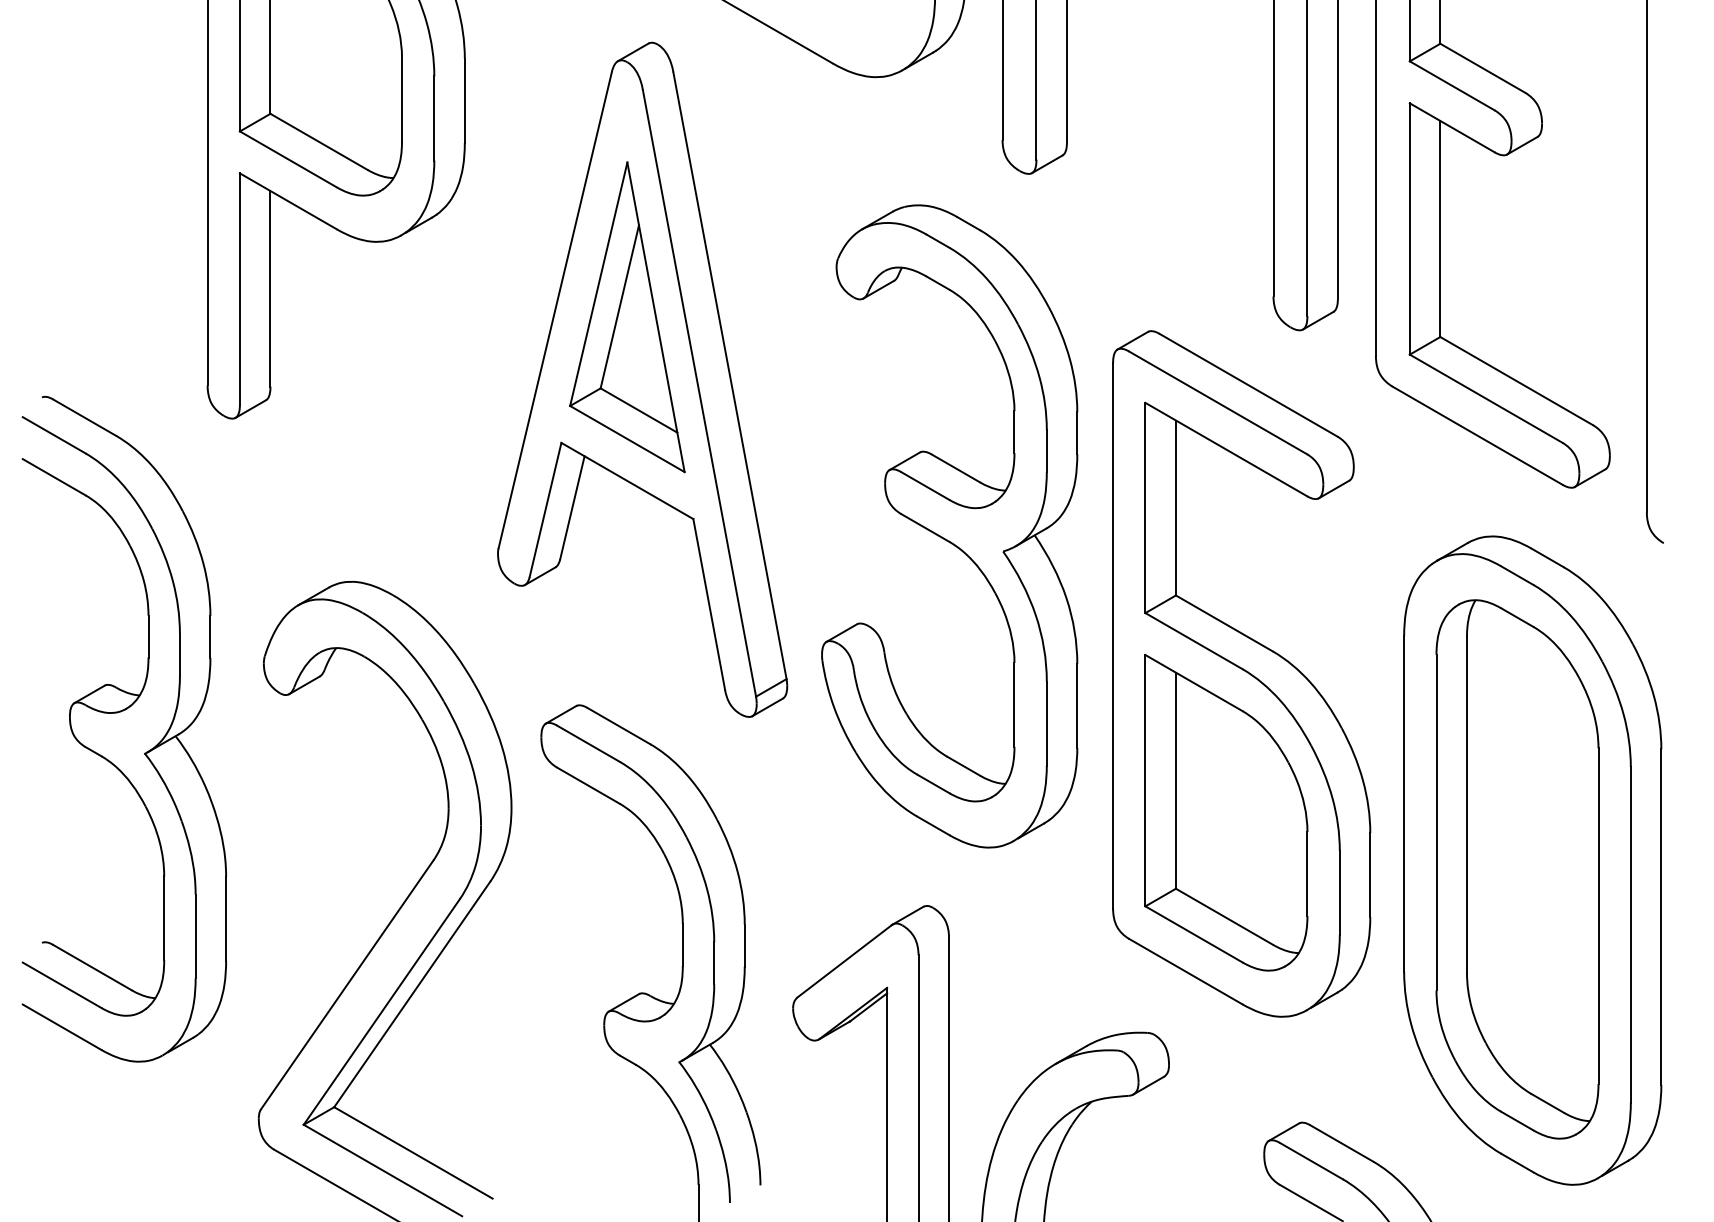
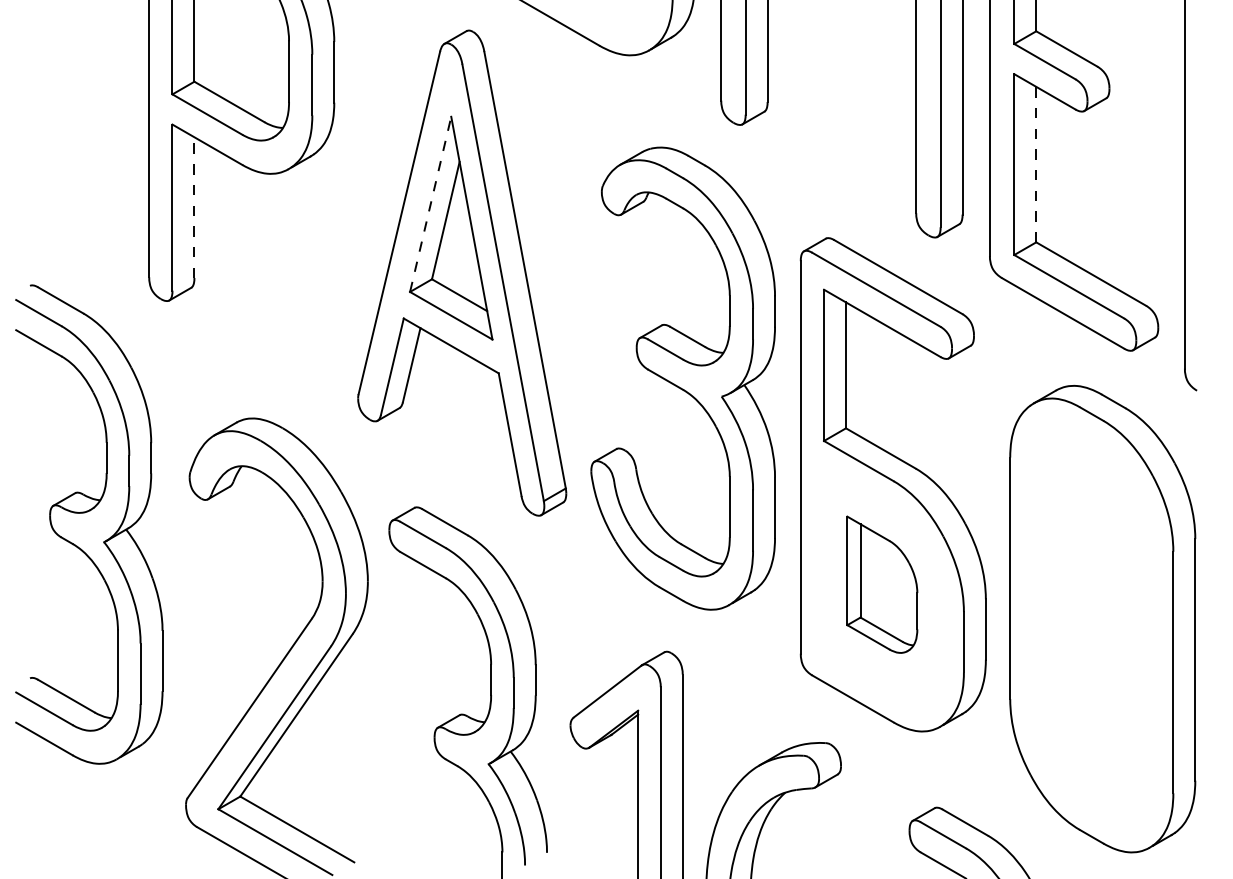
line: (1440, 228) -> (1036, 164), solid -> dashed
line: (598, 283) -> (430, 203), solid -> dashed
line: (270, 288) -> (194, 207), solid -> dashed
part: (1226, 812) -> (882, 584), size x0.6
part: (1517, 869) -> (1091, 625), removed

